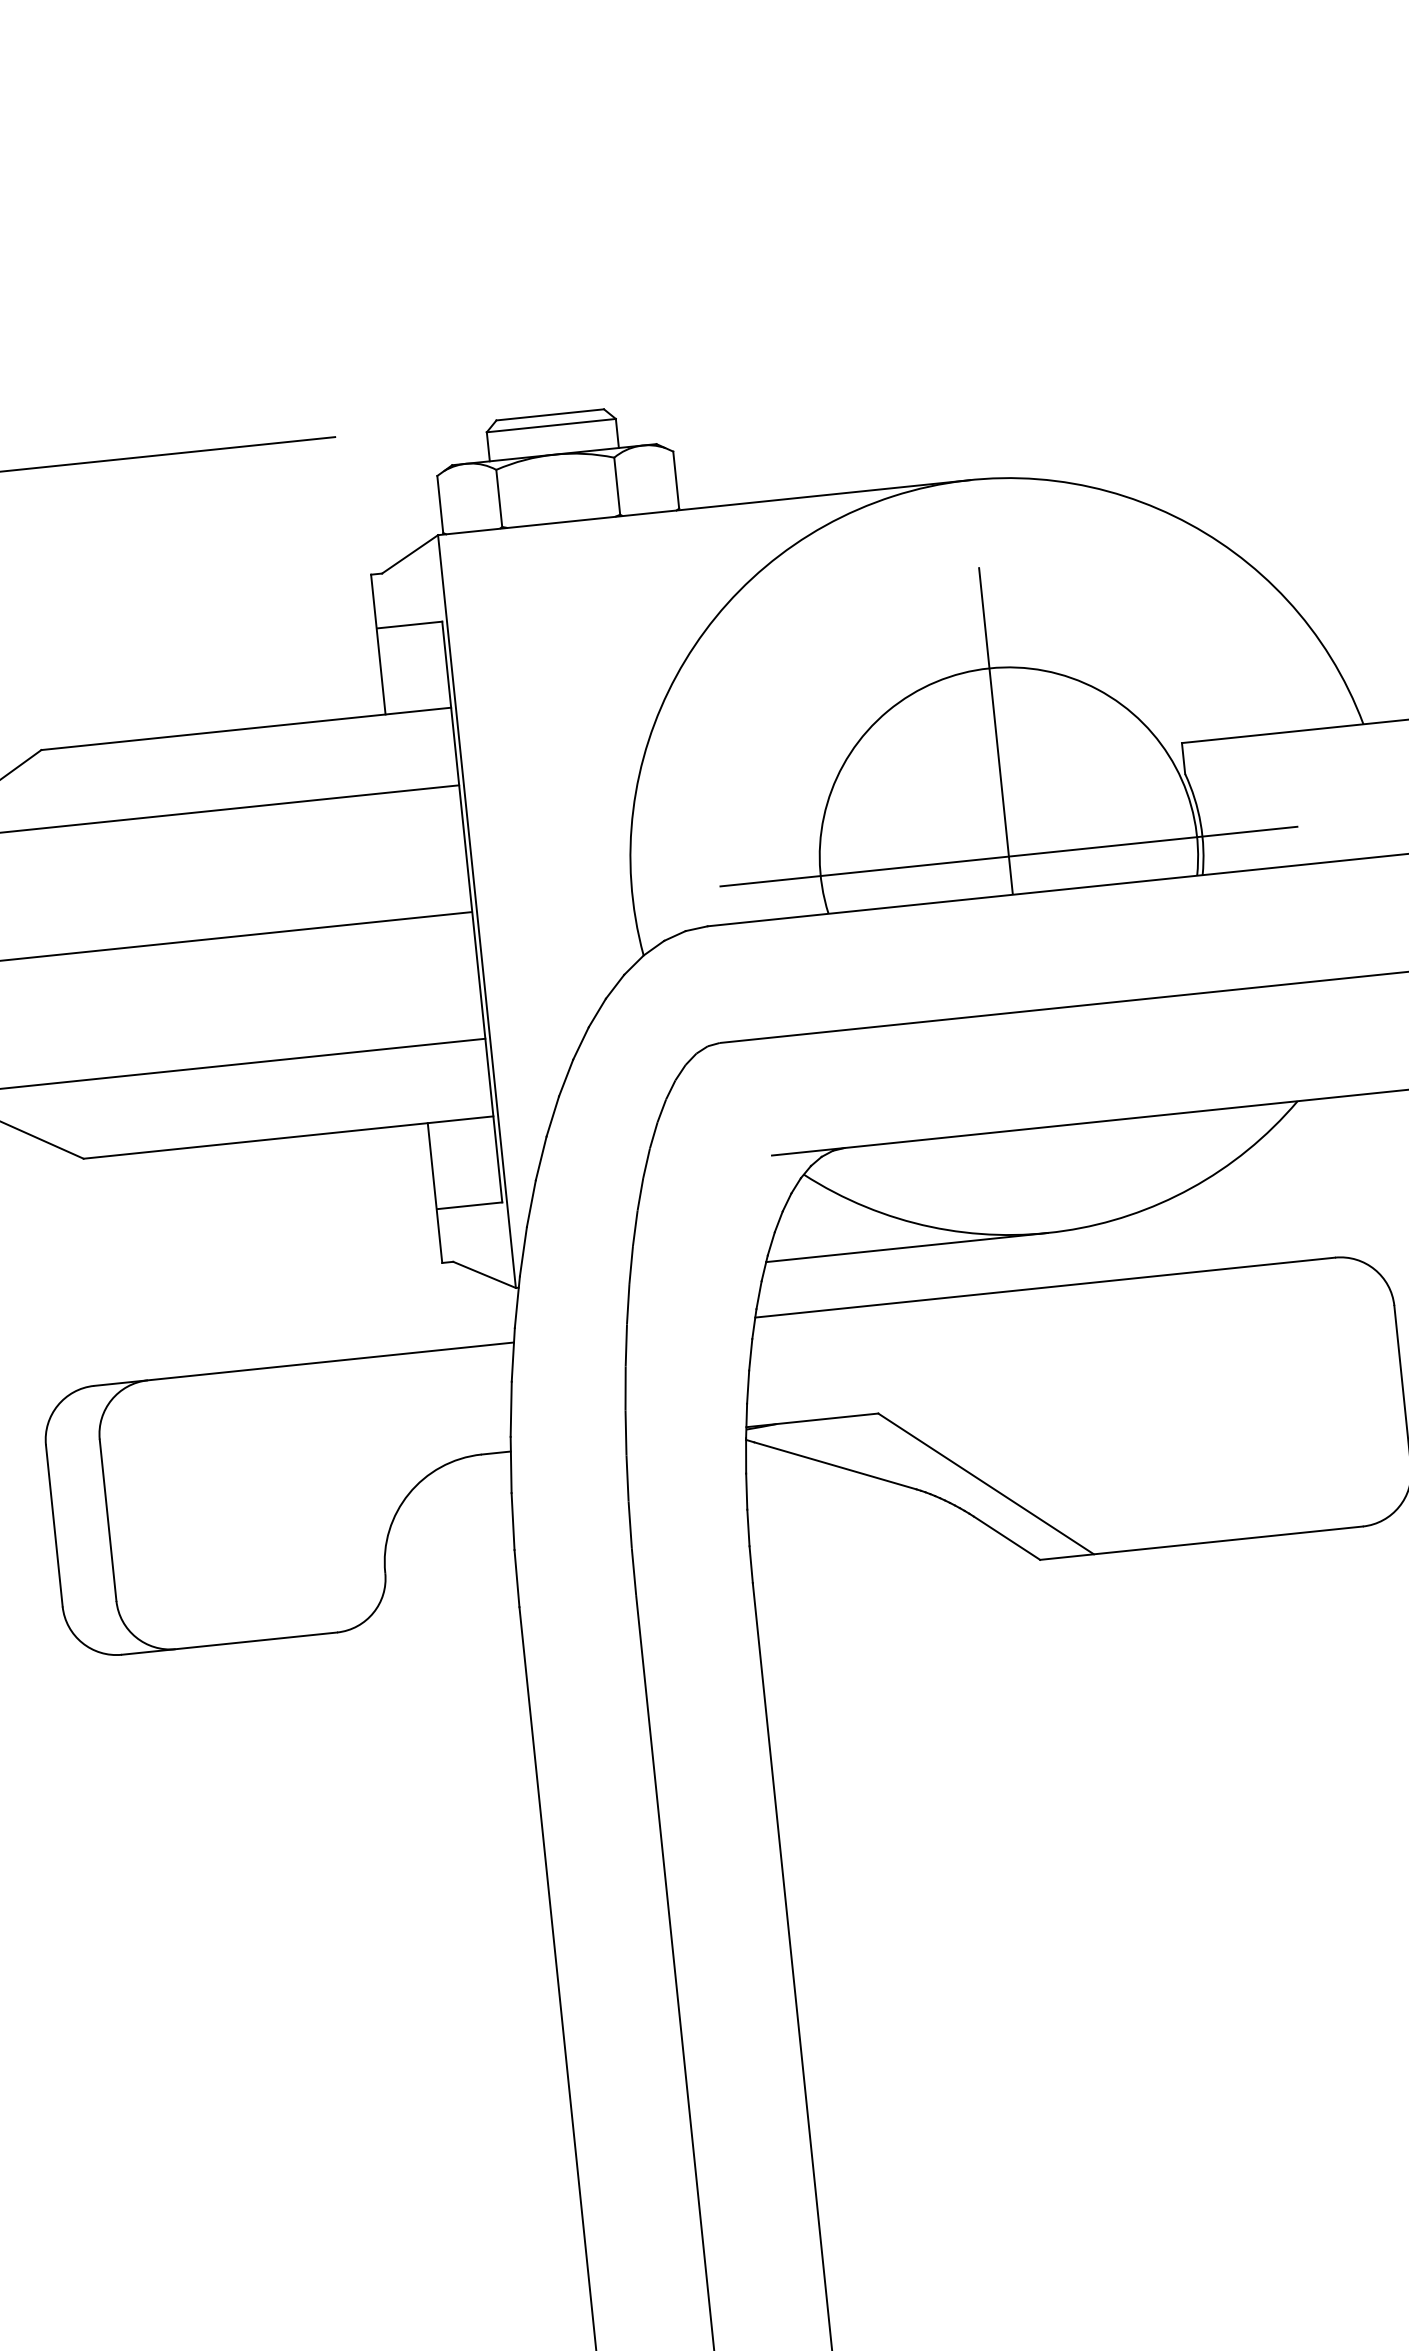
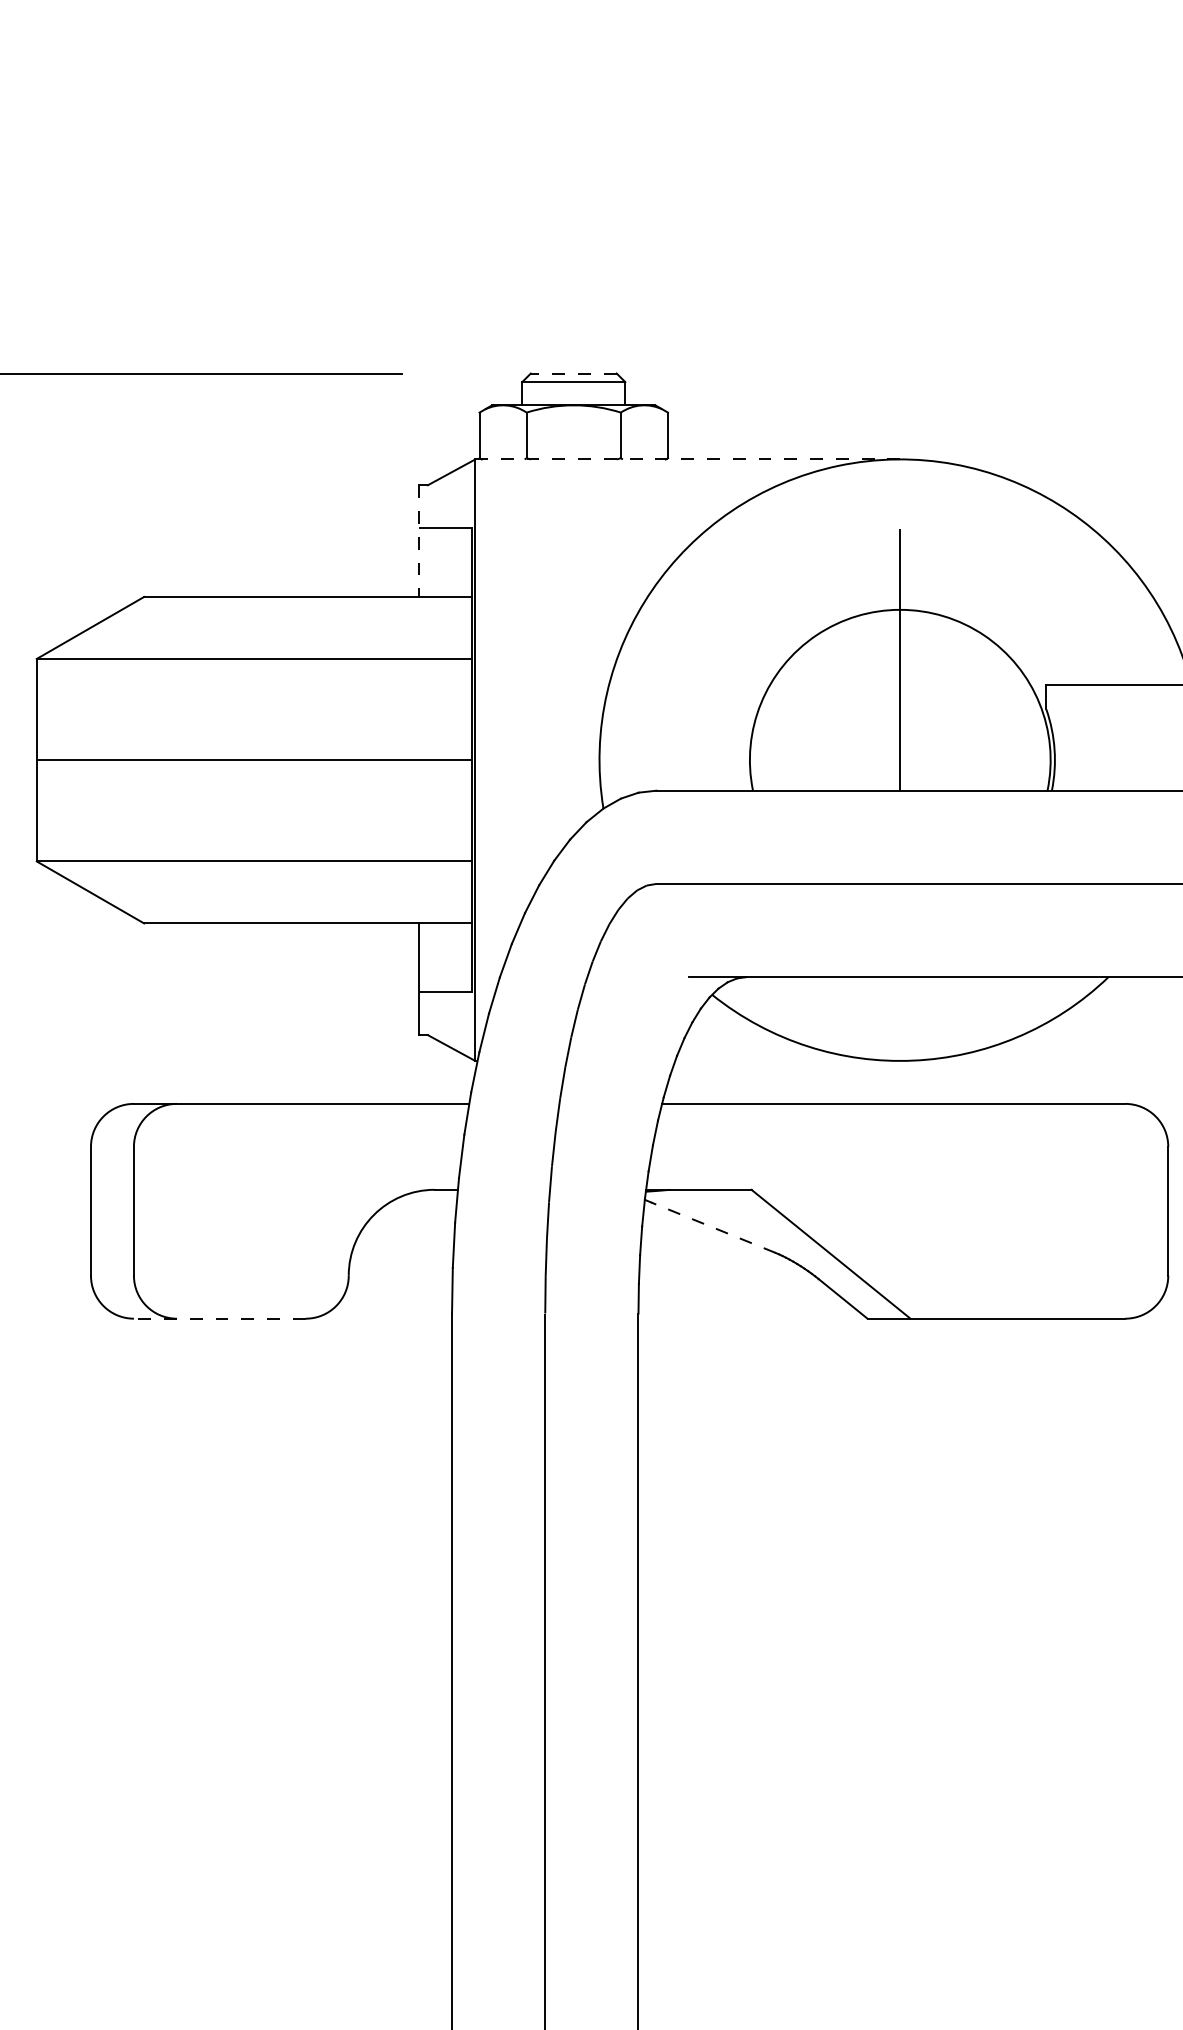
line: (549, 414) -> (573, 373), solid -> dashed
line: (703, 507) -> (687, 459), solid -> dashed
line: (378, 645) -> (419, 541), solid -> dashed
line: (1009, 856) -> (900, 760), removed
line: (906, 1247) -> (787, 1060), removed
line: (834, 1465) -> (712, 1227), solid -> dashed
line: (229, 1643) -> (219, 1318), solid -> dashed

